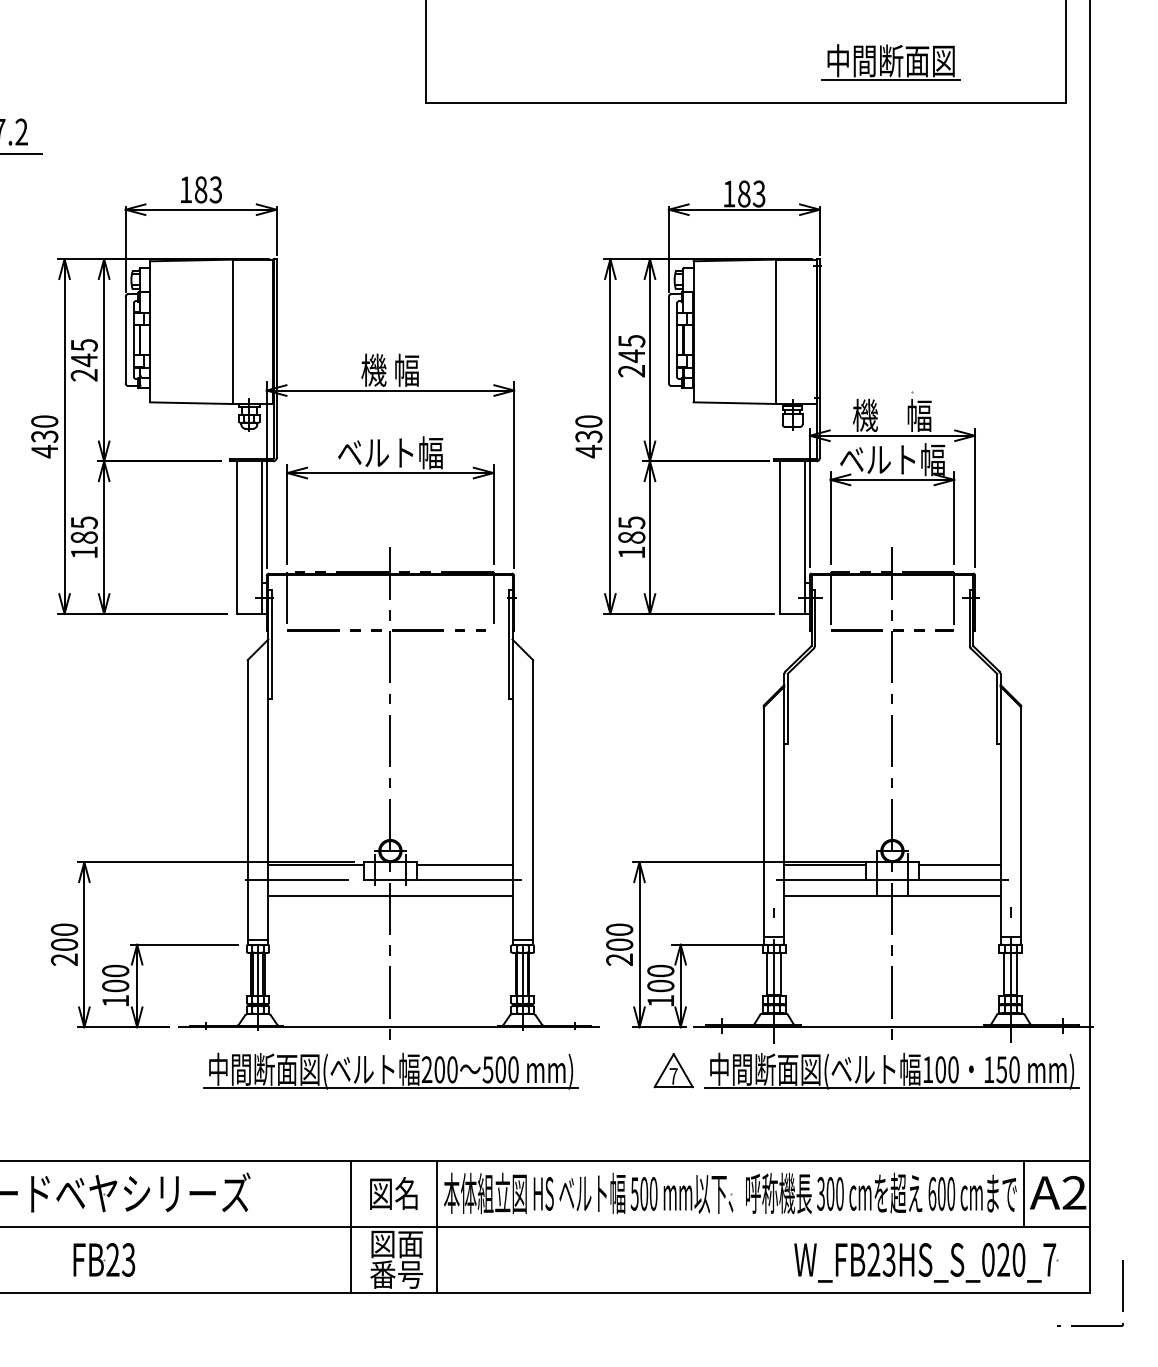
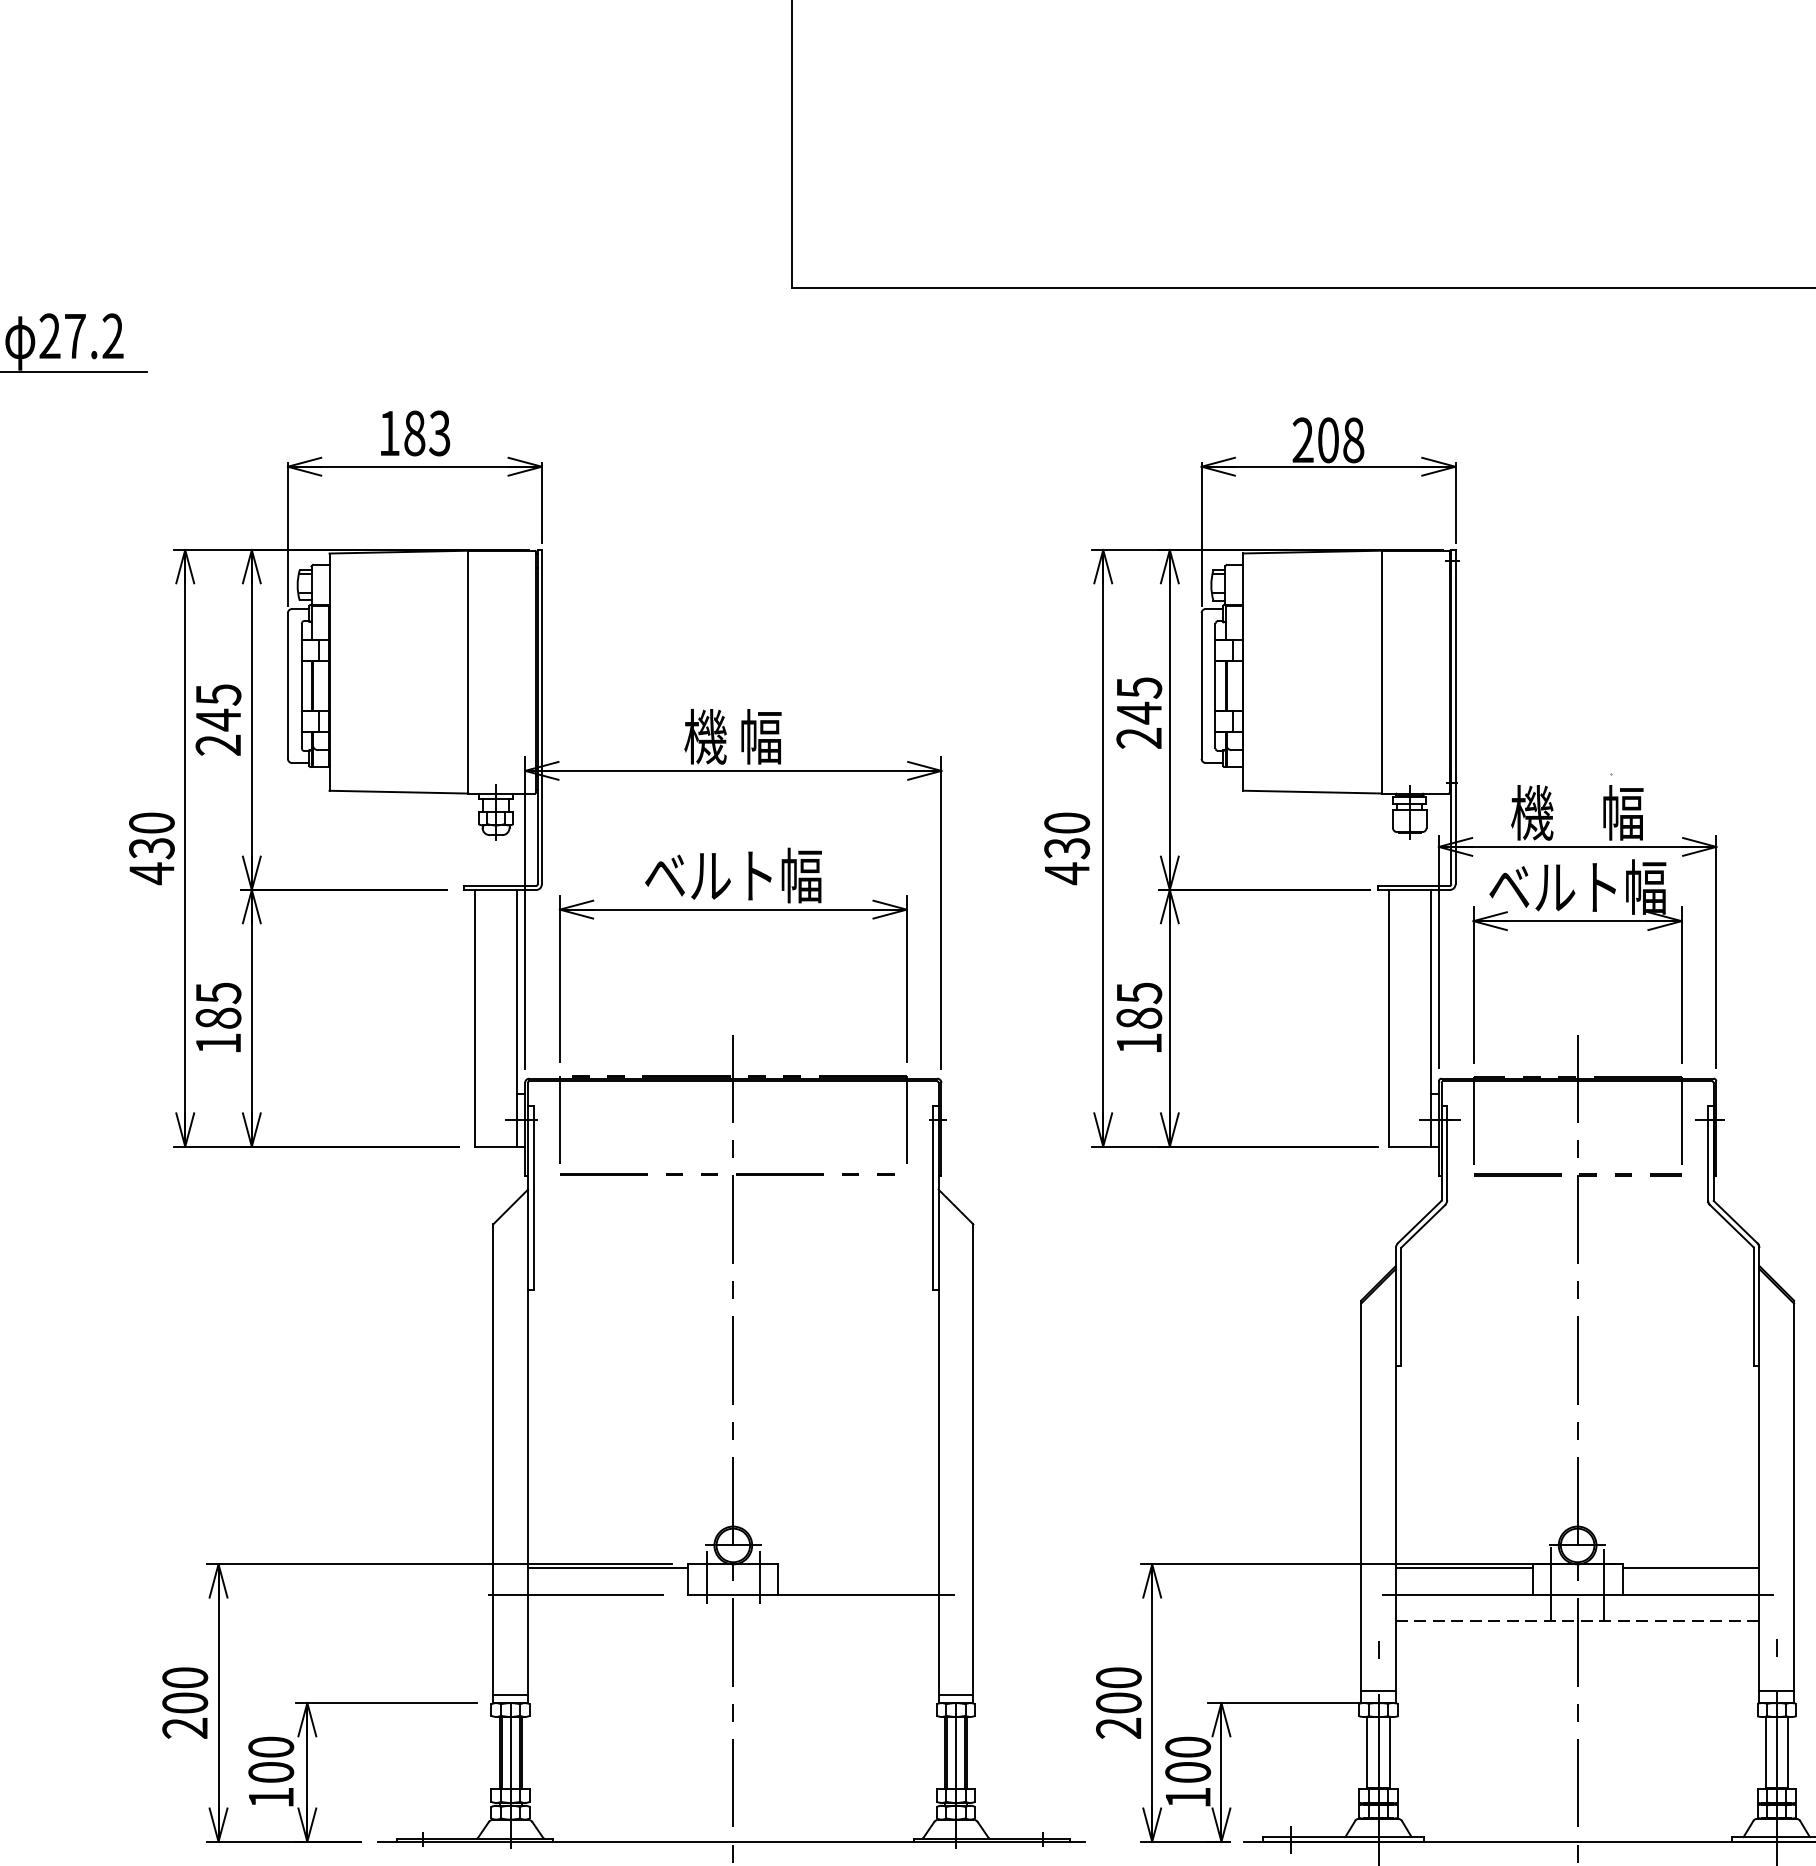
part: (890, 62) -> (1574, 219), removed
text: (744, 193) -> (1328, 439), 183 -> 208
line: (464, 864) -> (857, 1568), removed
line: (390, 896) -> (733, 1621), removed
line: (892, 896) -> (1577, 1621), solid -> dashed

